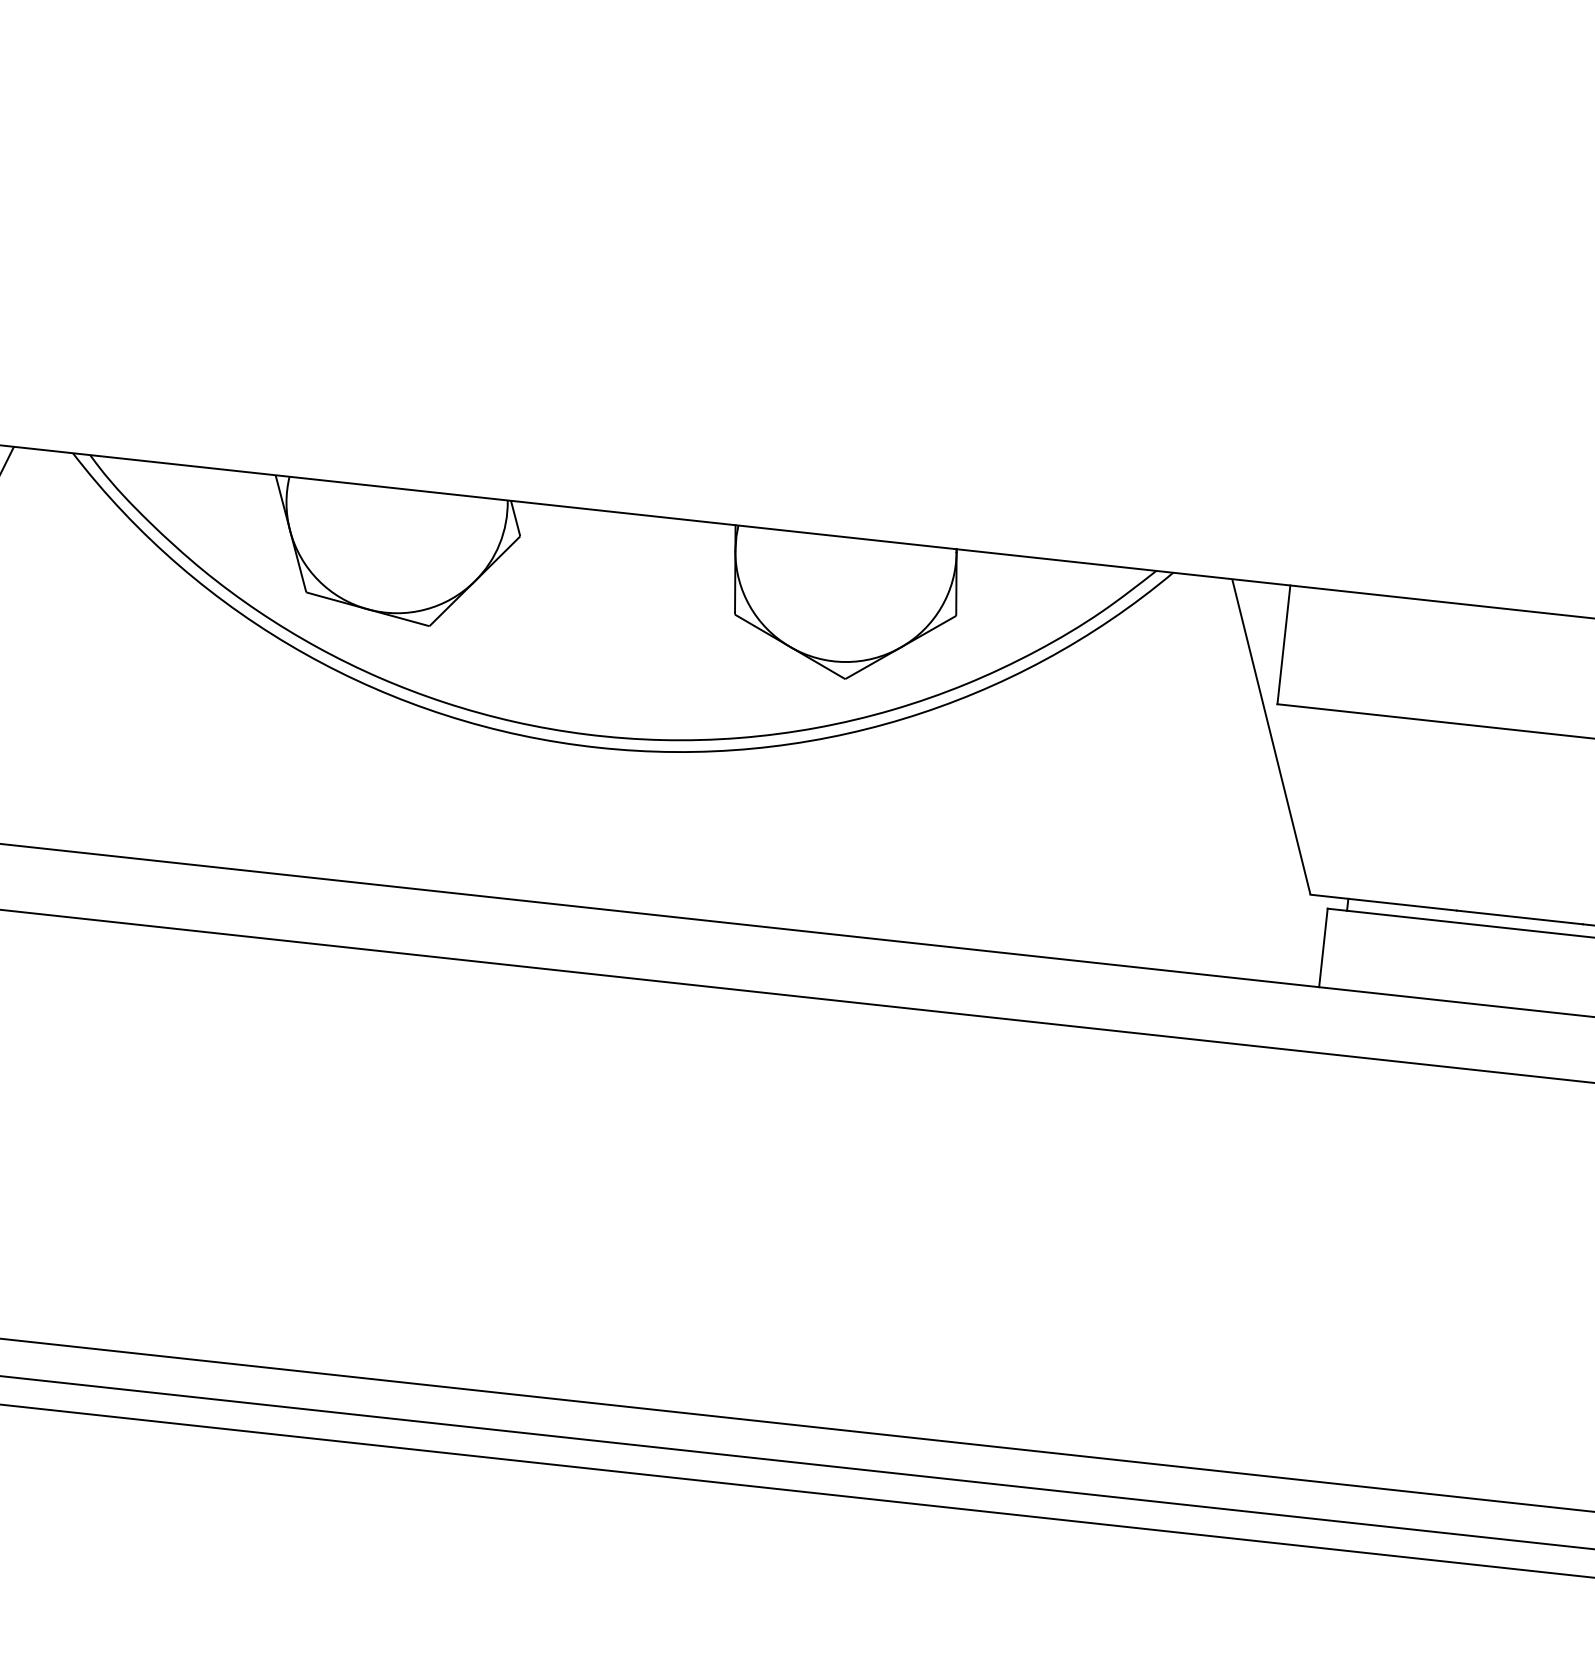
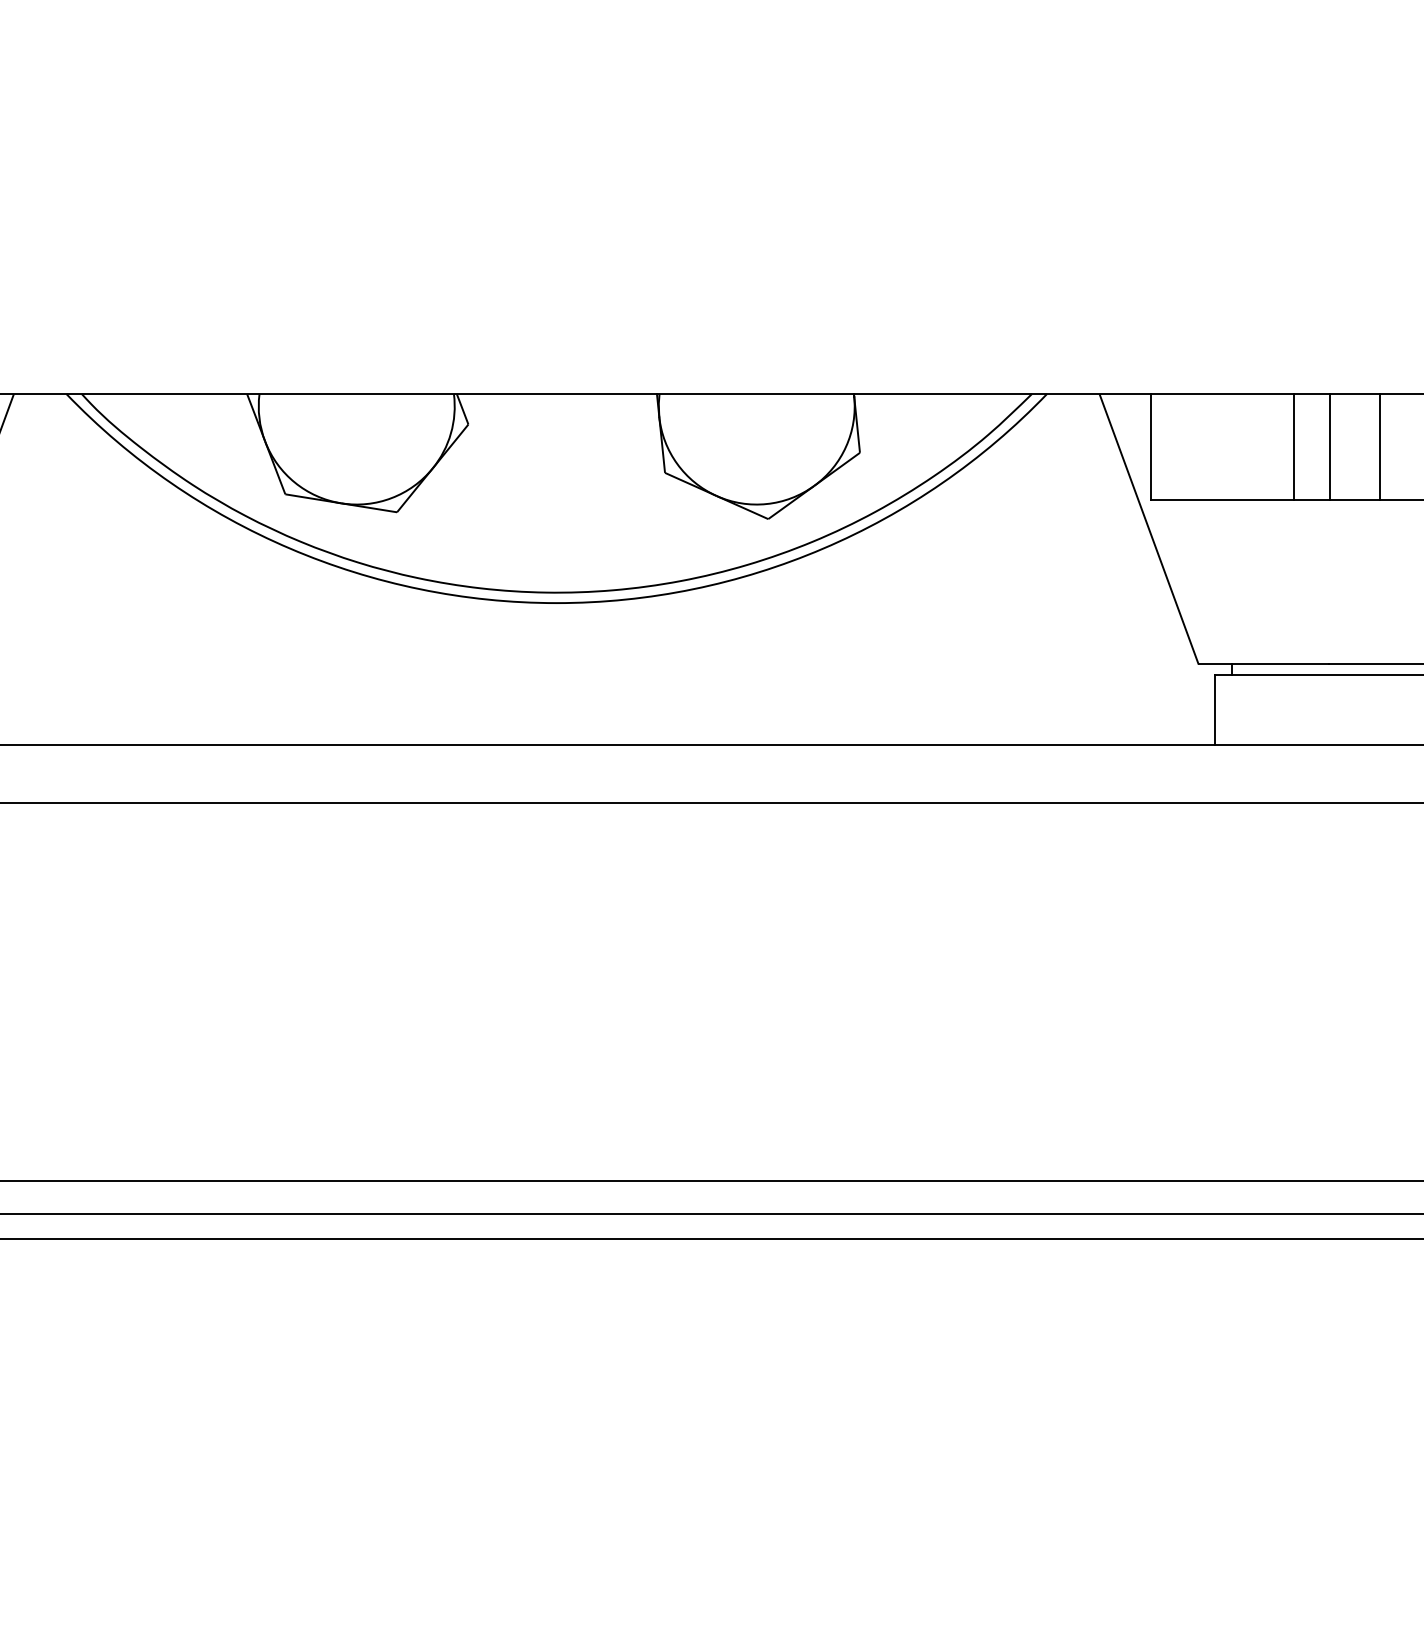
line: (1444, 661) -> (1294, 446), added
line: (1483, 666) -> (1329, 446), added
line: (1540, 672) -> (1379, 446), added

